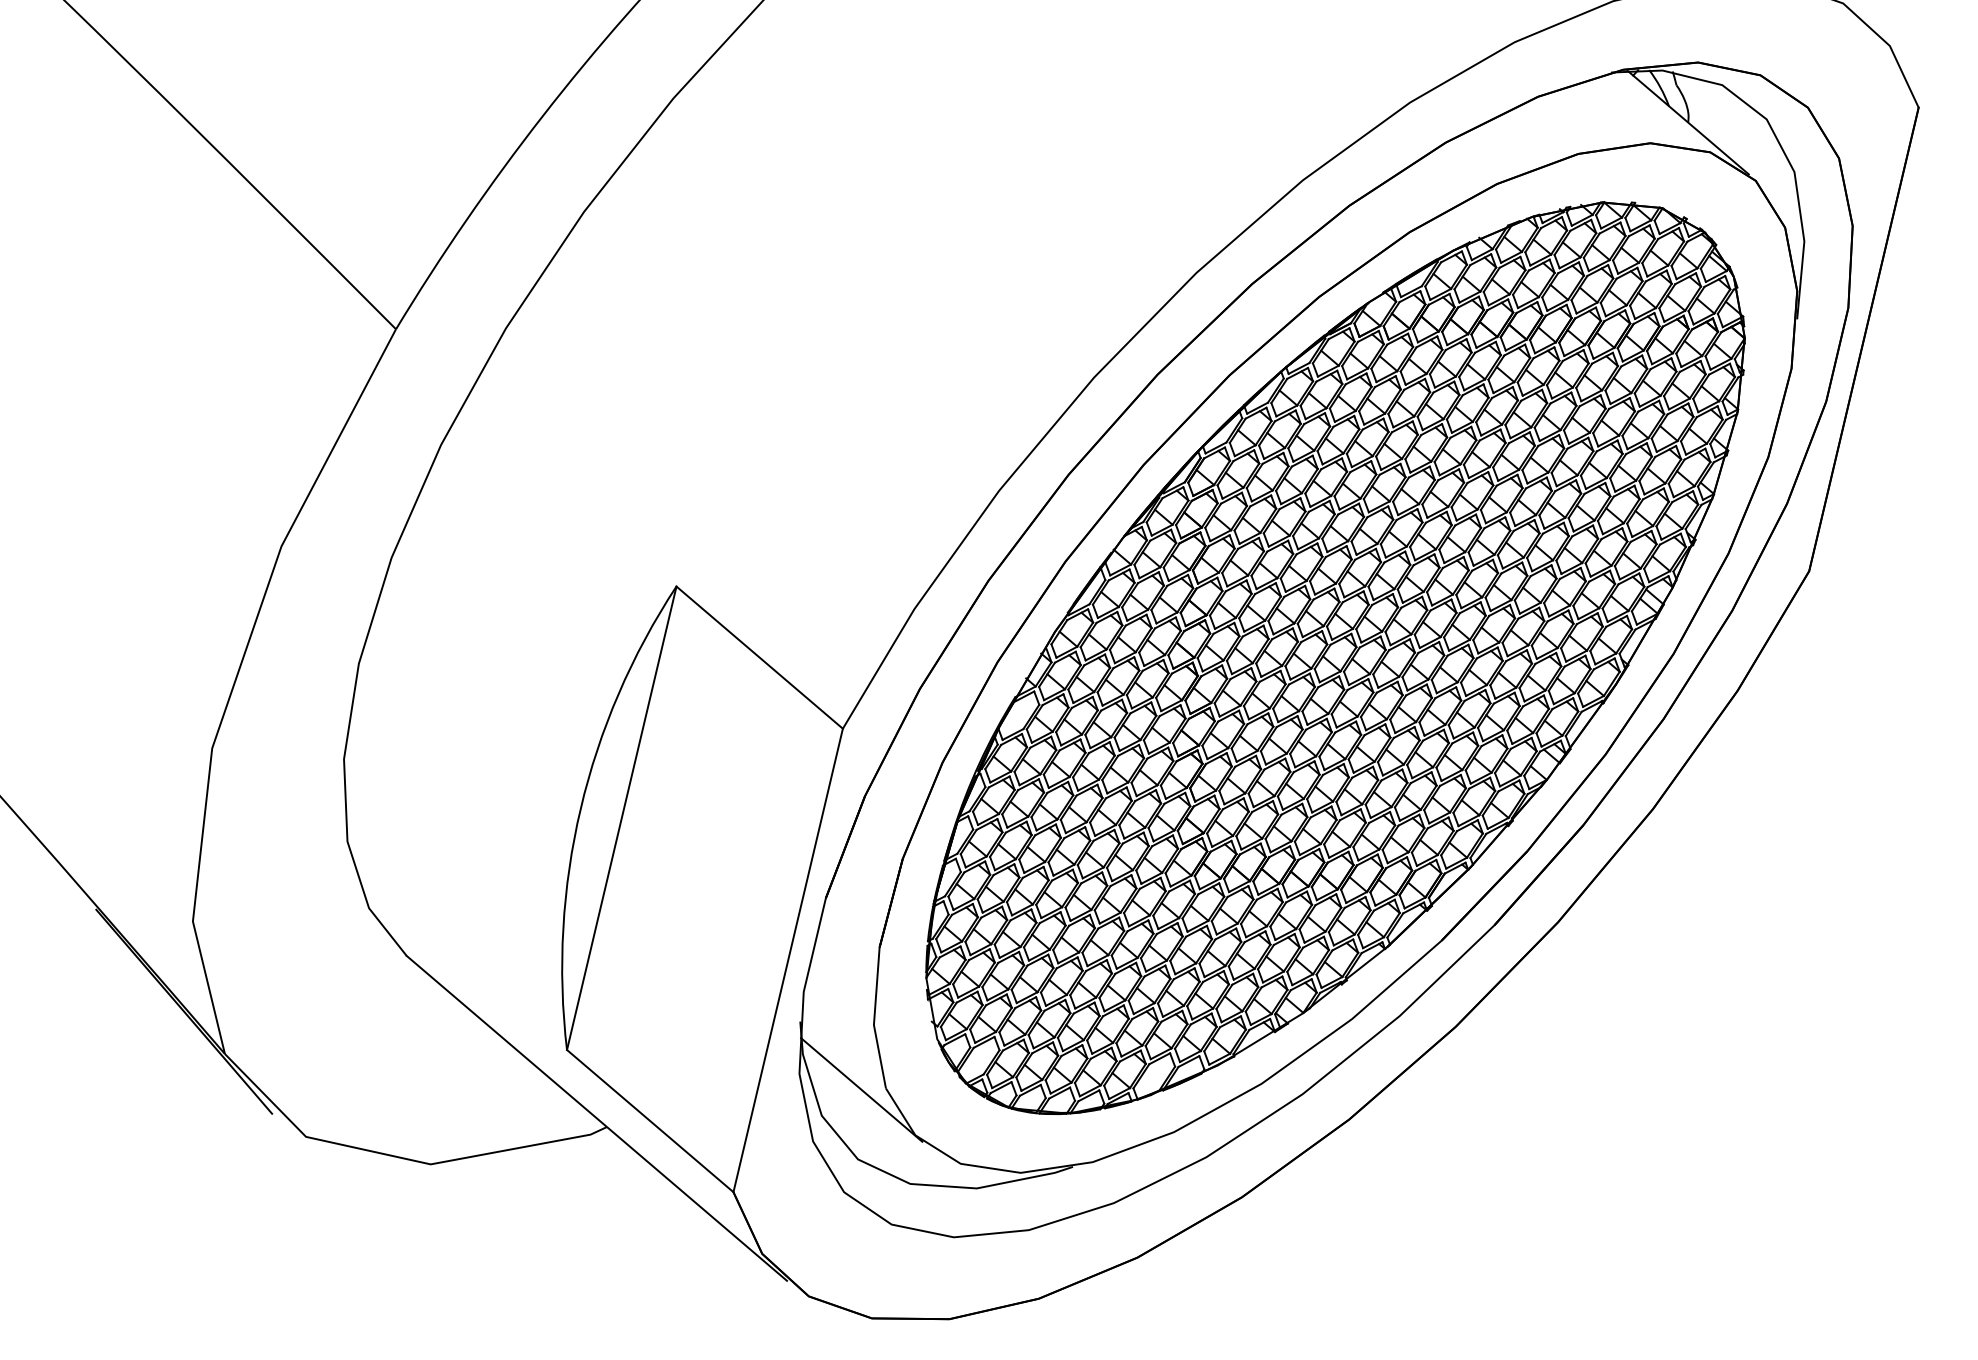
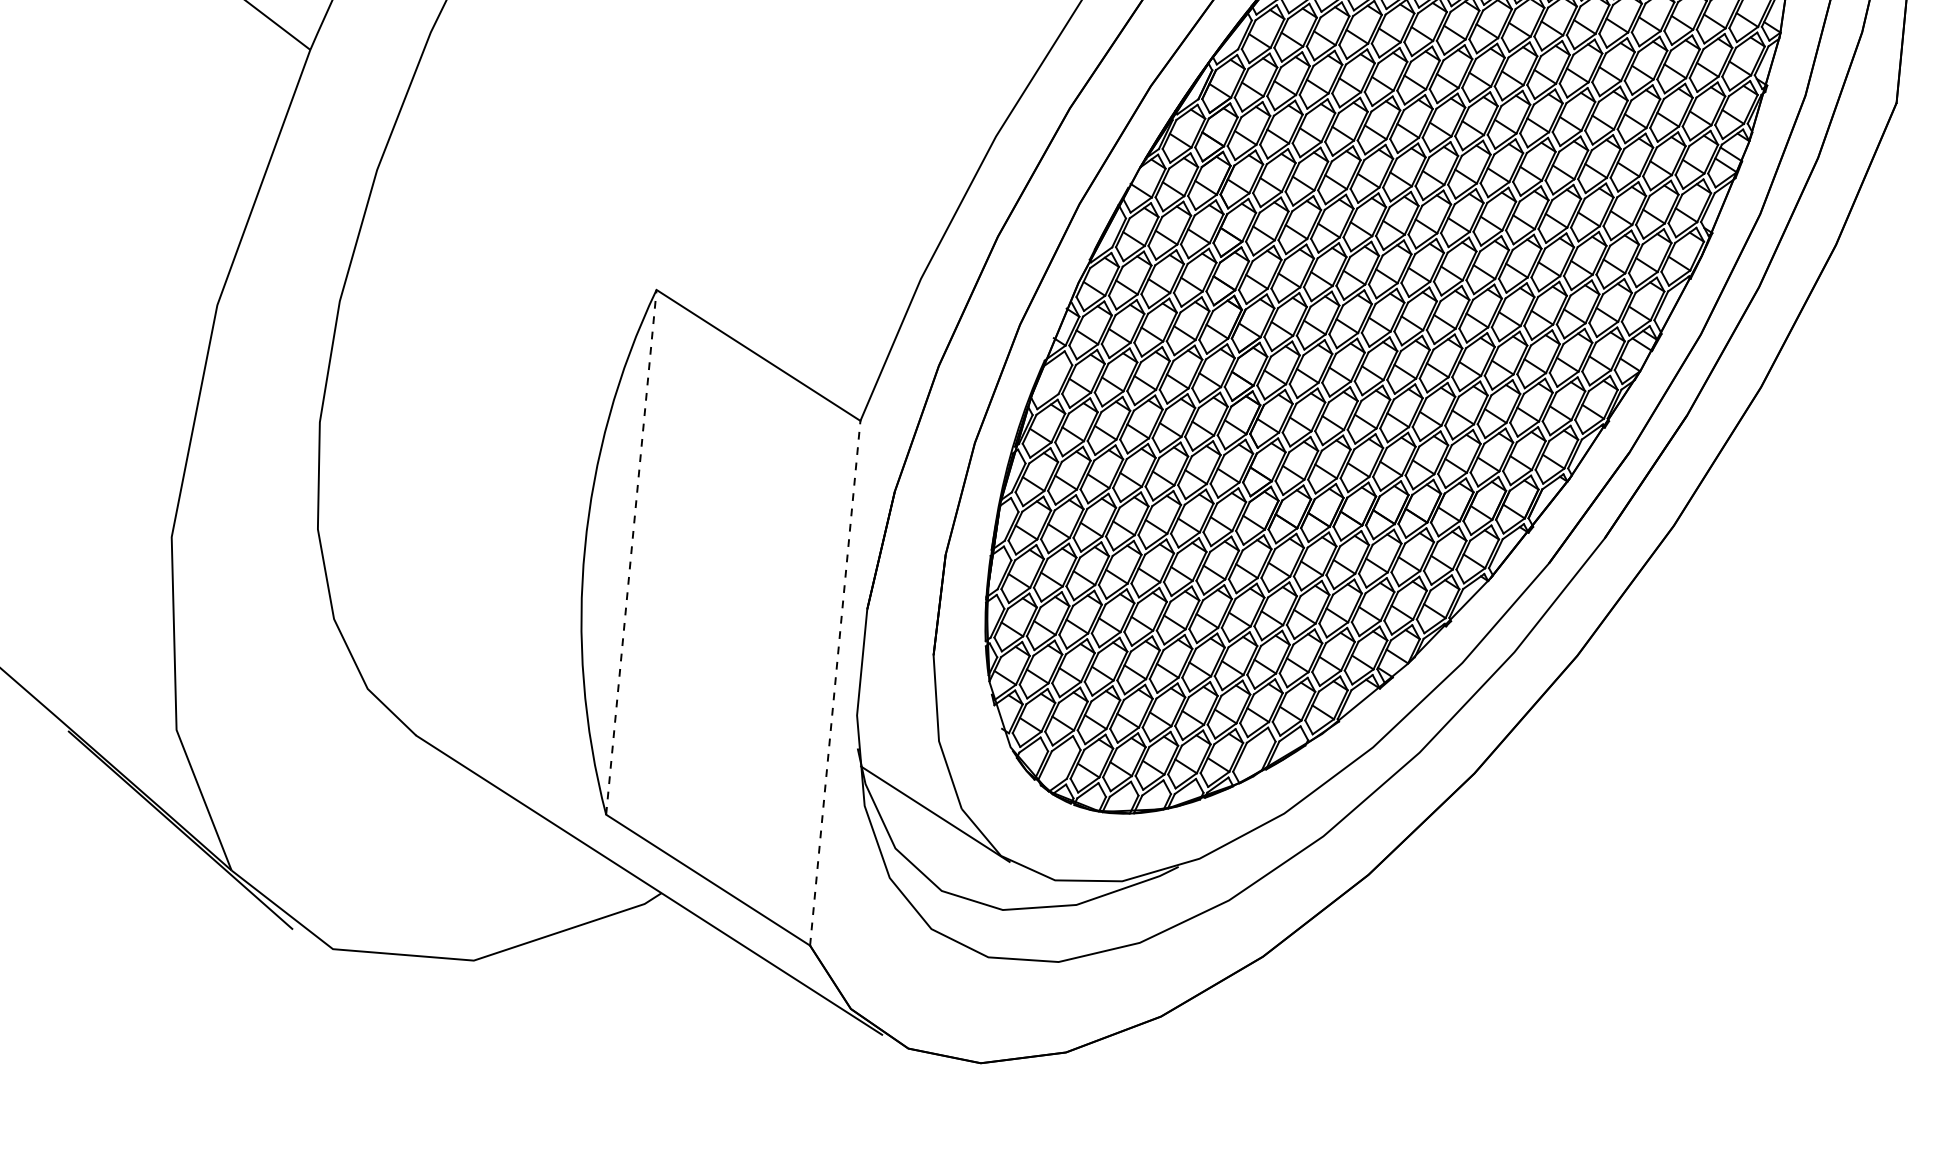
line: (621, 817) -> (630, 551), solid -> dashed
line: (788, 959) -> (835, 682), solid -> dashed

